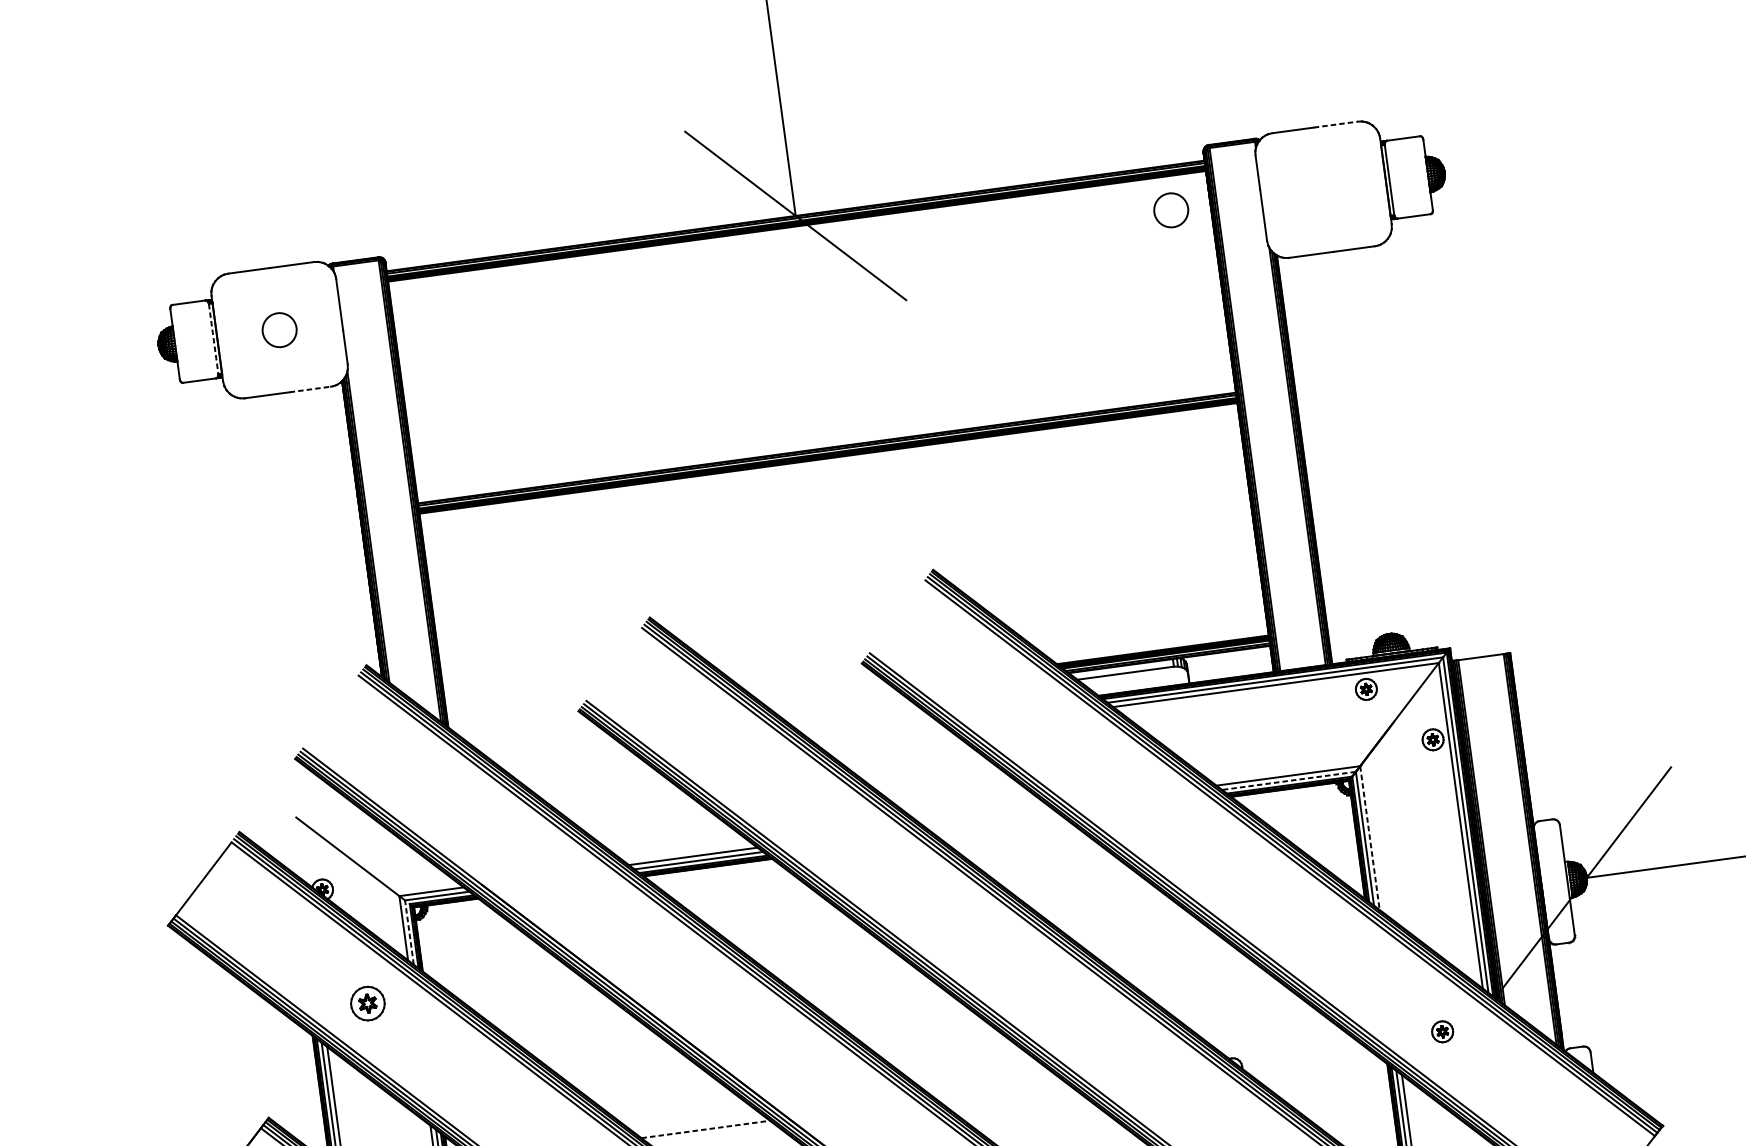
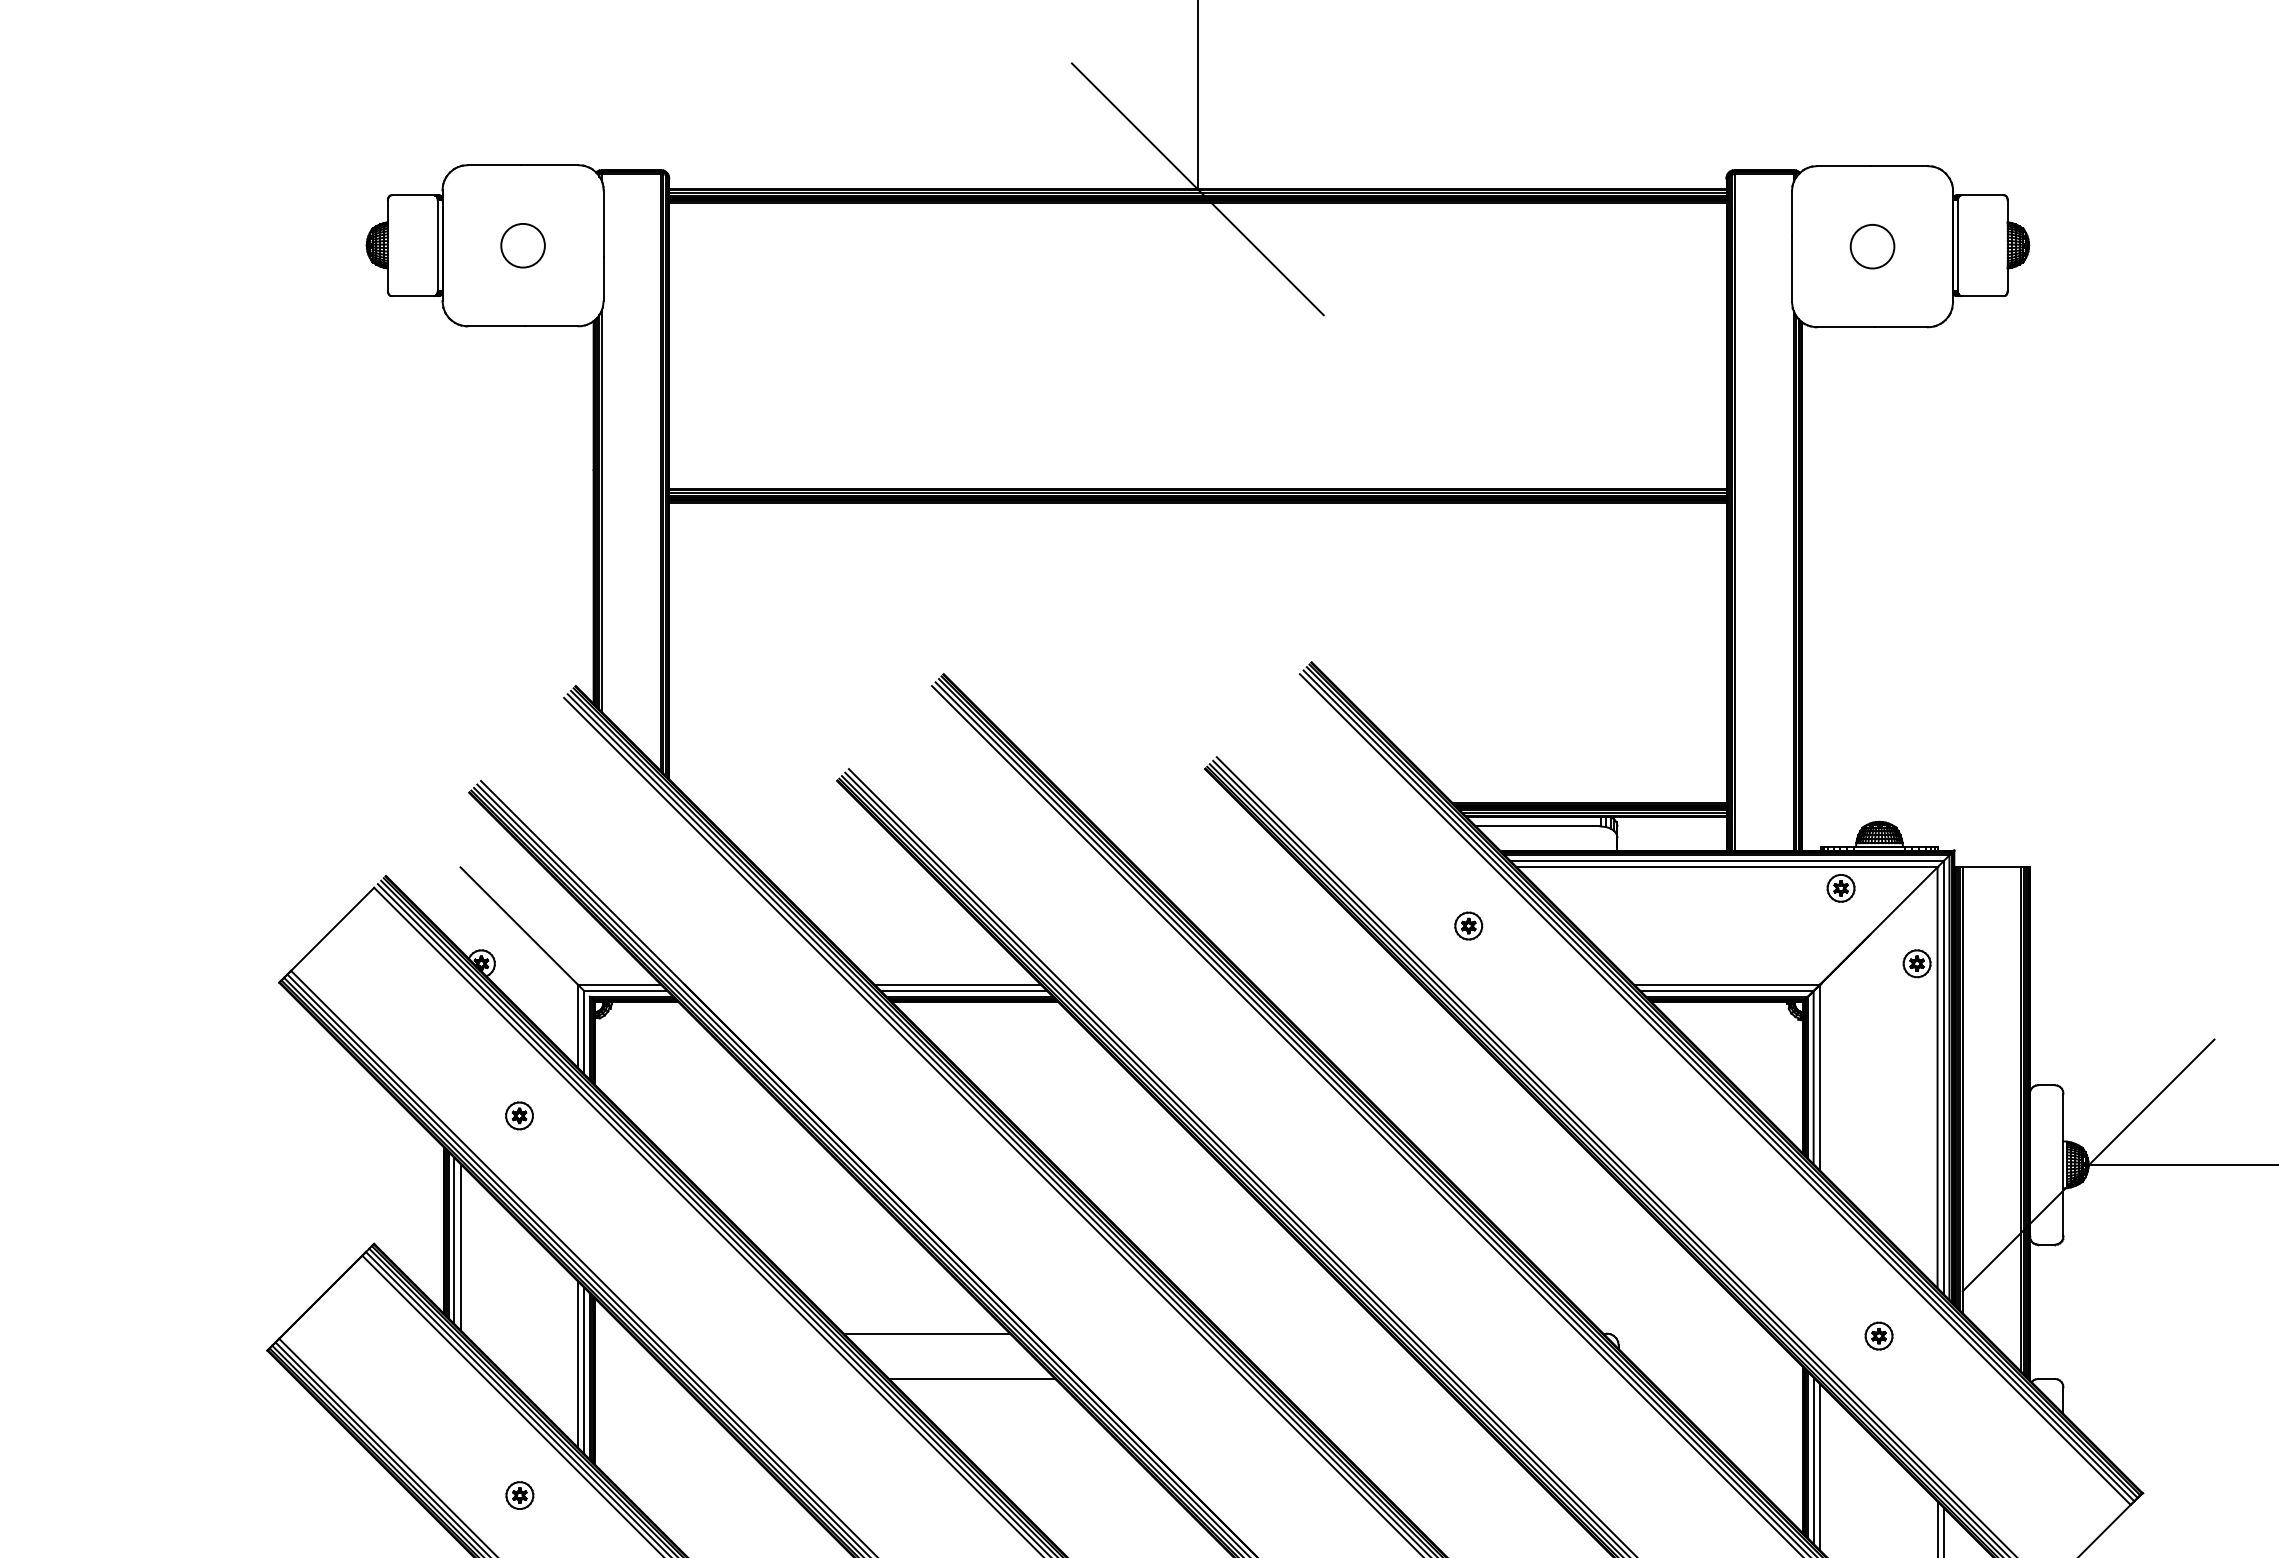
line: (1336, 124) -> (1899, 166), dashed -> solid
circle: (1171, 210) -> (1872, 246), moved
line: (213, 339) -> (437, 246), dashed -> solid
line: (310, 389) -> (551, 326), dashed -> solid
part: (1082, 757) -> (1468, 925), added
line: (1288, 781) -> (1726, 991), dashed -> solid
line: (1370, 837) -> (1820, 1077), dashed -> solid
line: (409, 932) -> (584, 1032), dashed -> solid
part: (367, 1003) -> (519, 1115), size x0.62
line: (706, 1129) -> (927, 1333), dashed -> solid

